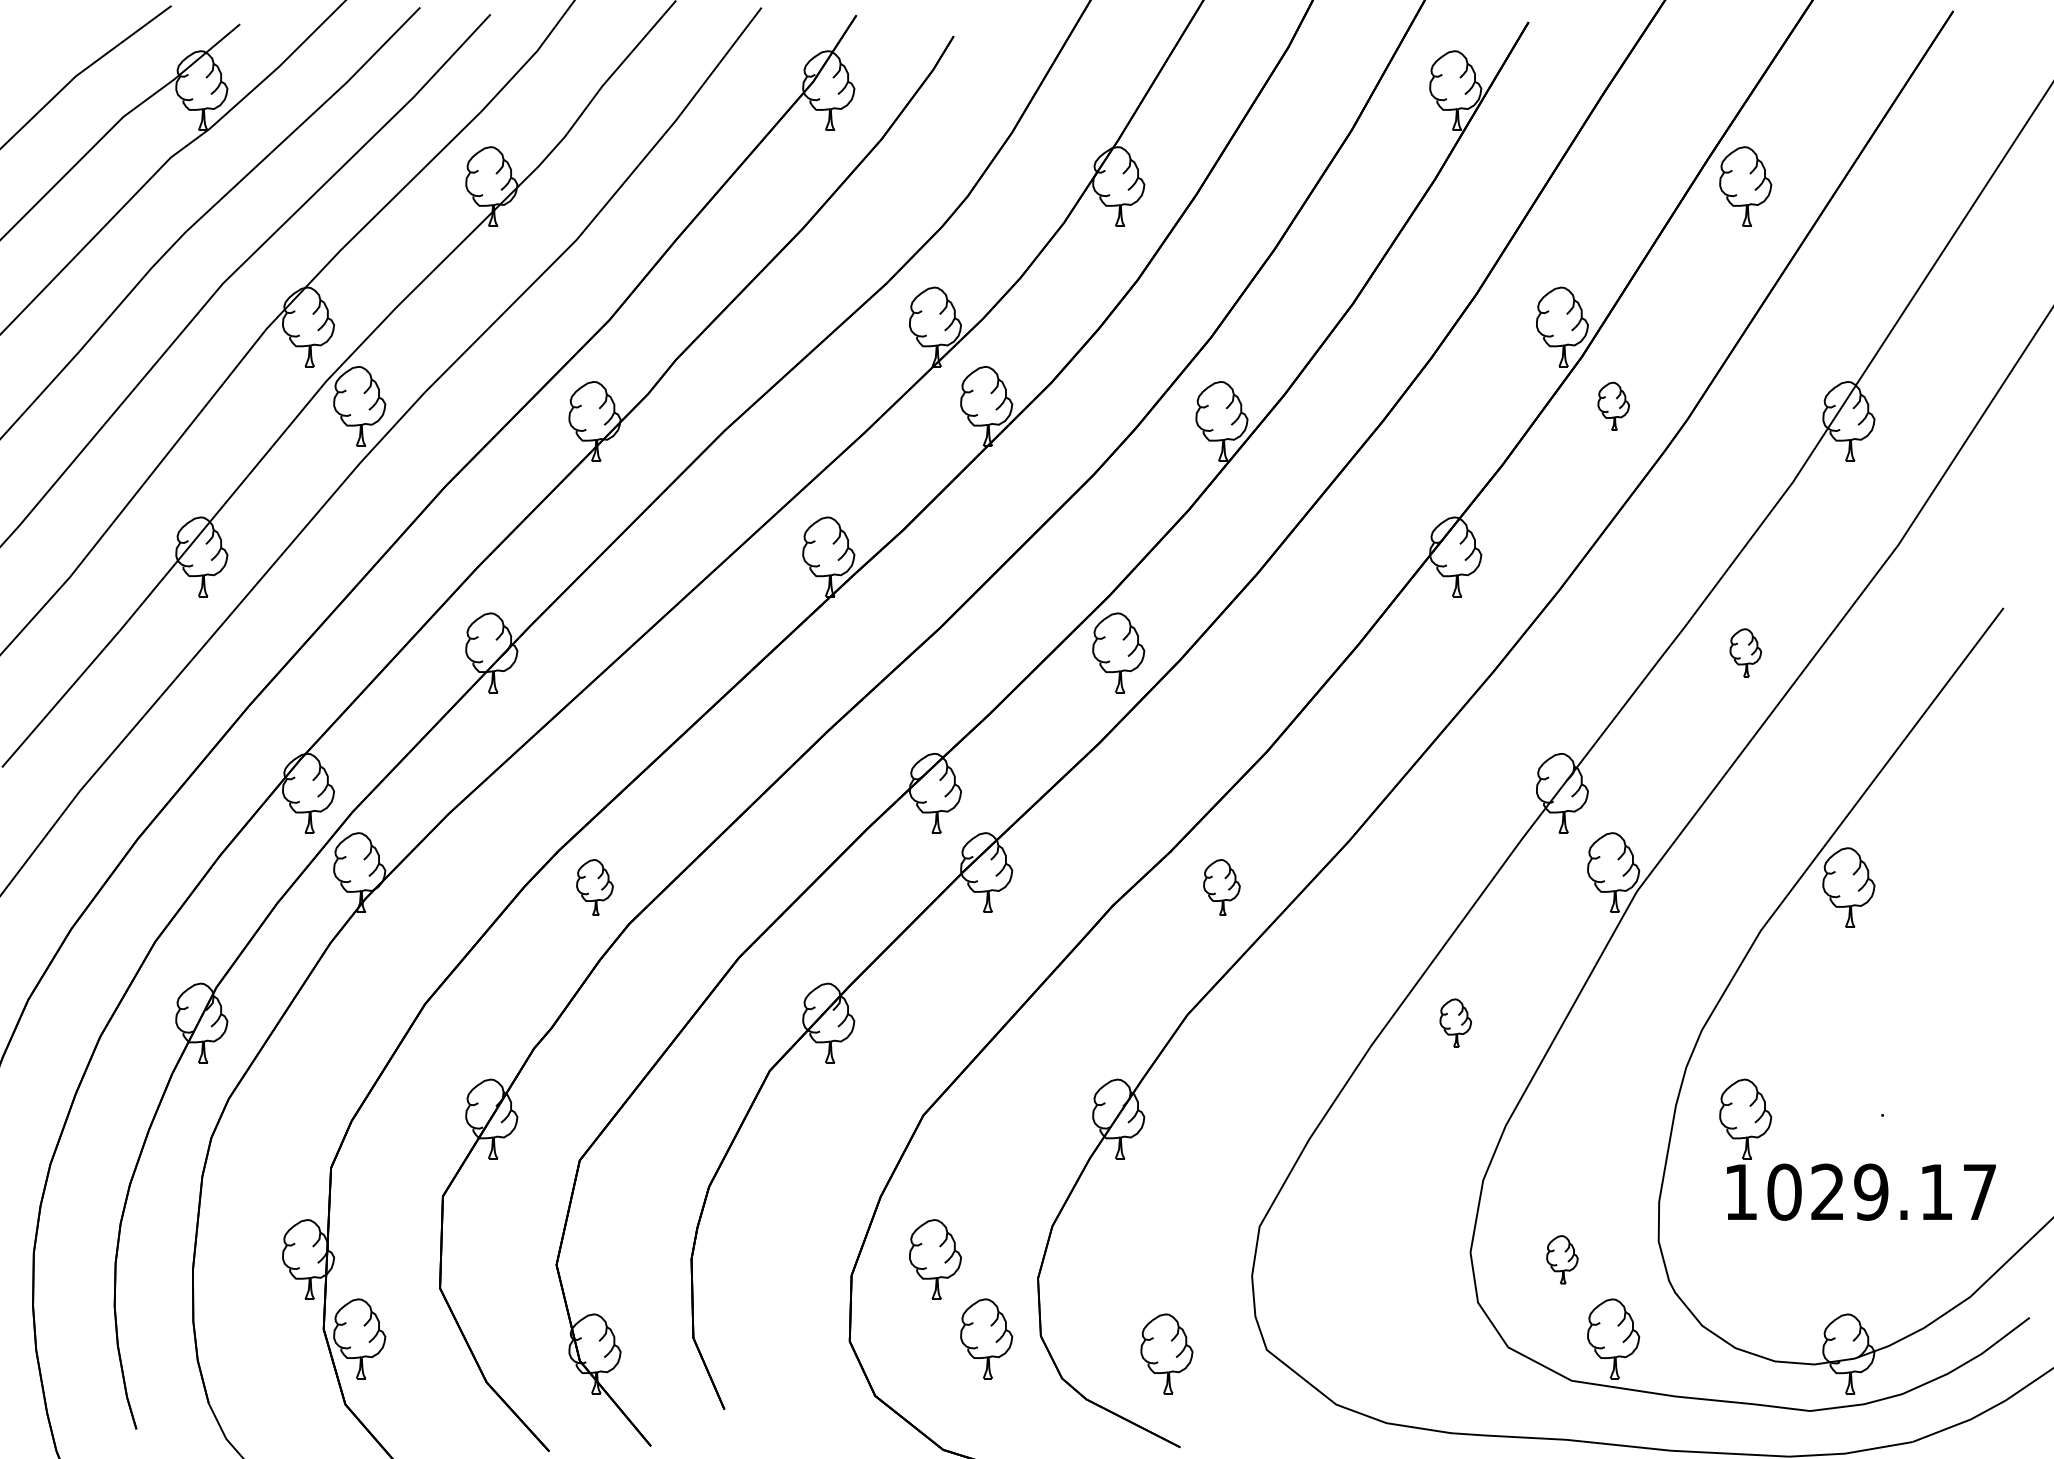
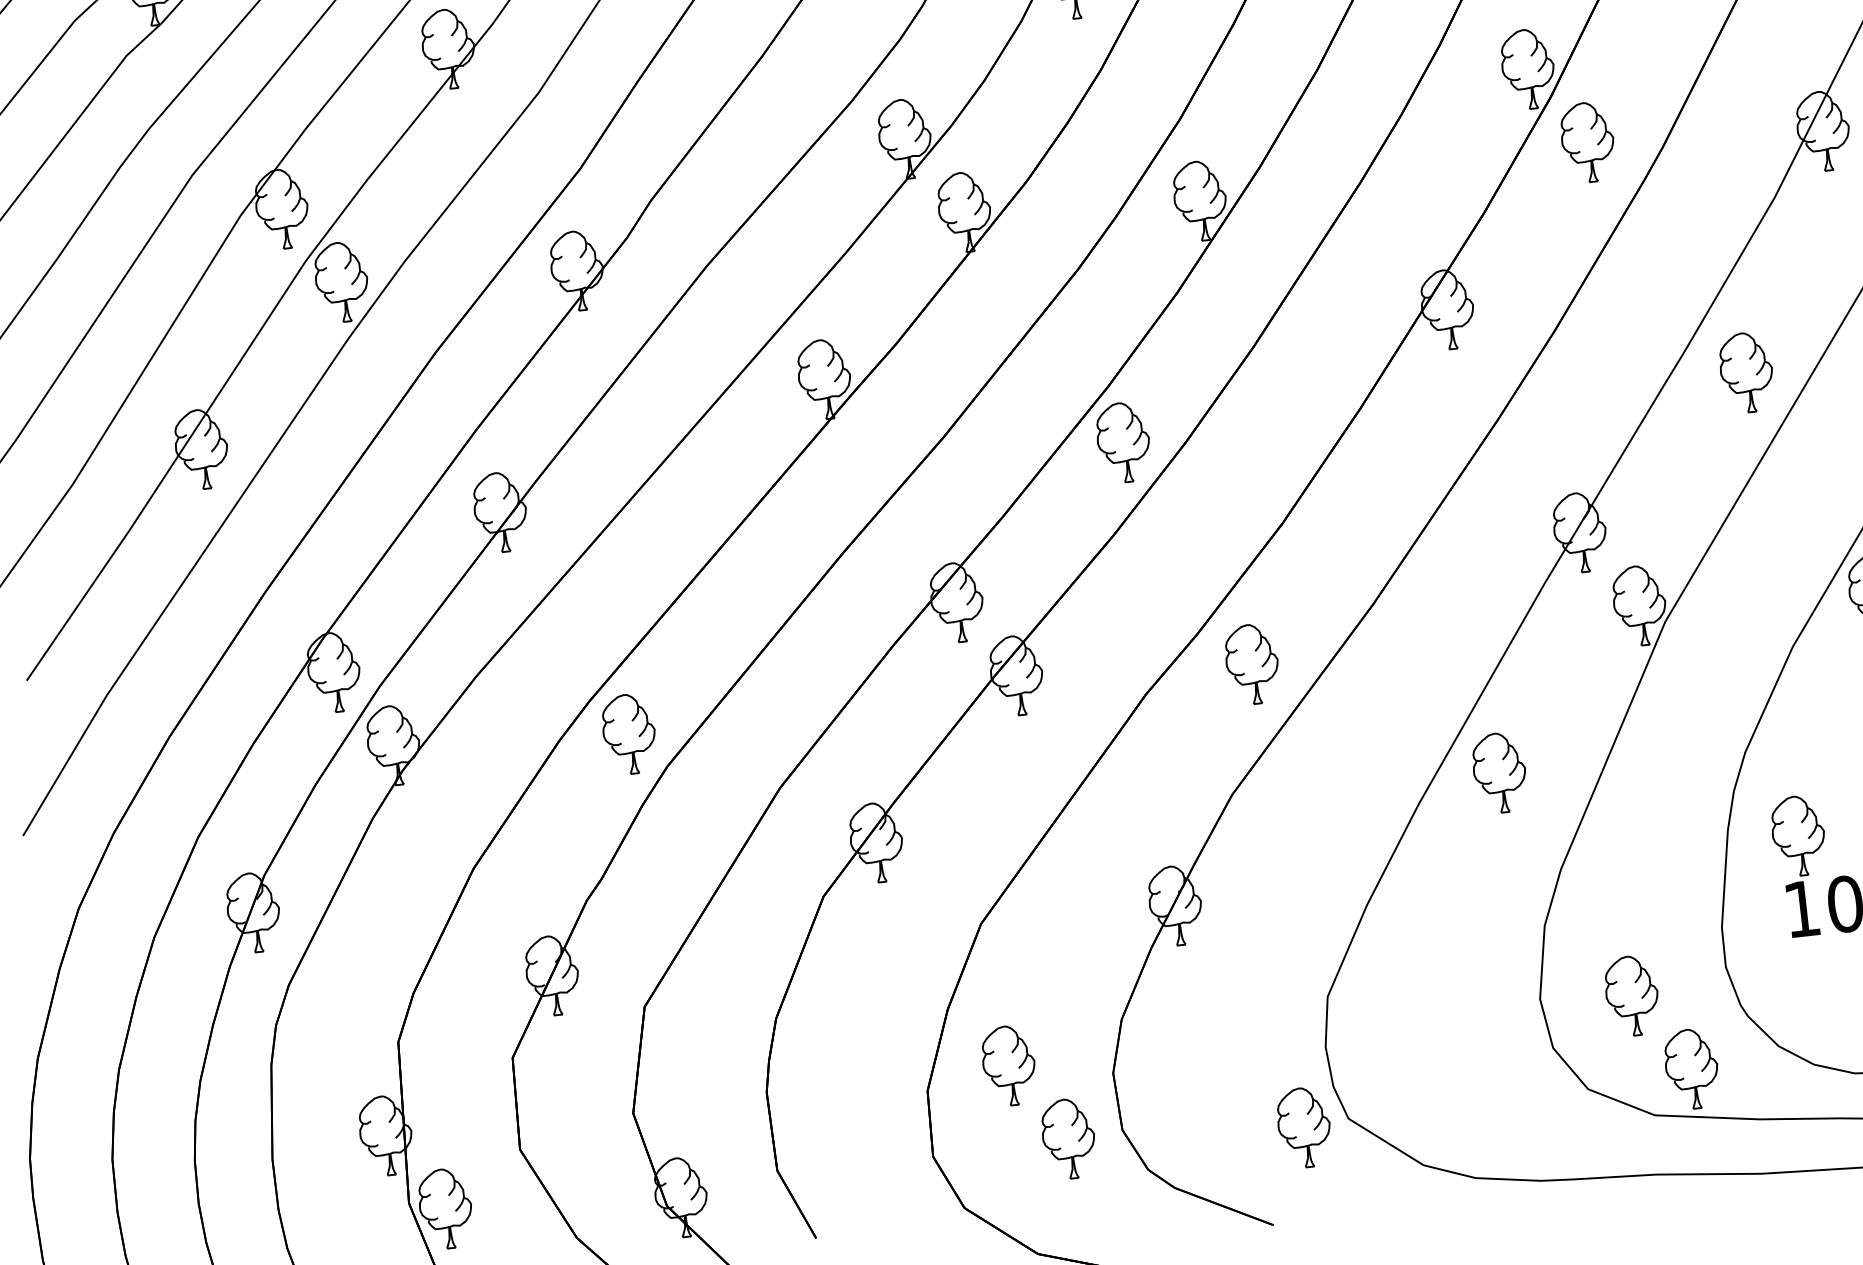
part: (1613, 406) -> (1587, 142), size x1.67
part: (1745, 652) -> (1746, 372), size x1.67
part: (594, 887) -> (628, 734), size x1.43
part: (1221, 887) -> (1251, 664), size x1.43
part: (1455, 1022) -> (1499, 772), size x1.67
part: (1562, 1259) -> (1632, 995), size x1.67
part: (1166, 1353) -> (1303, 1127), moved

